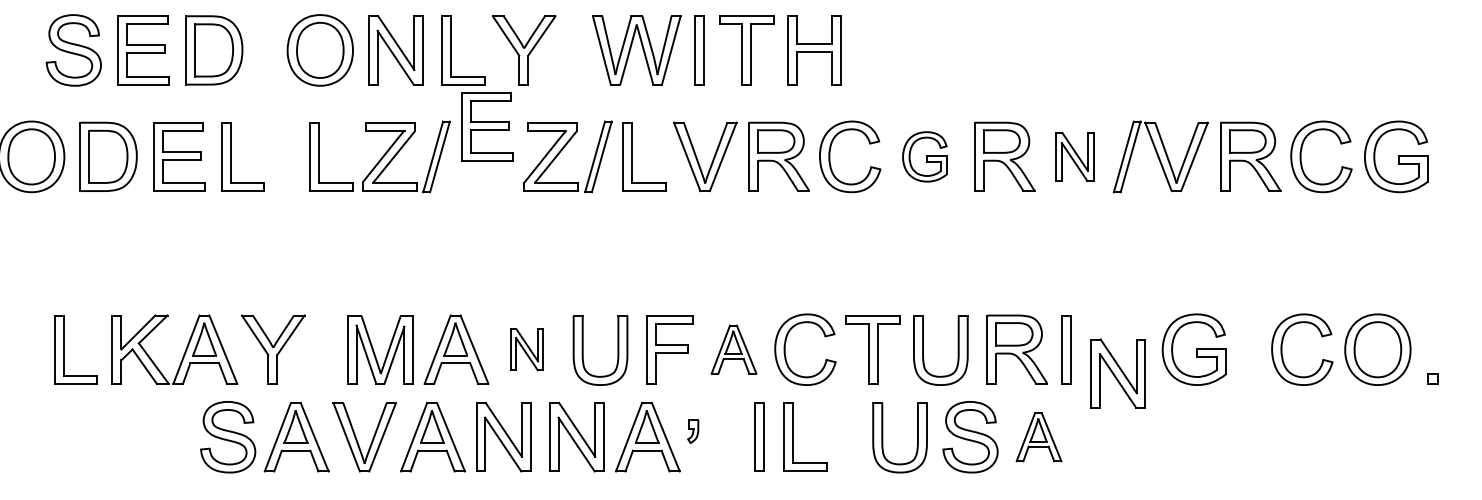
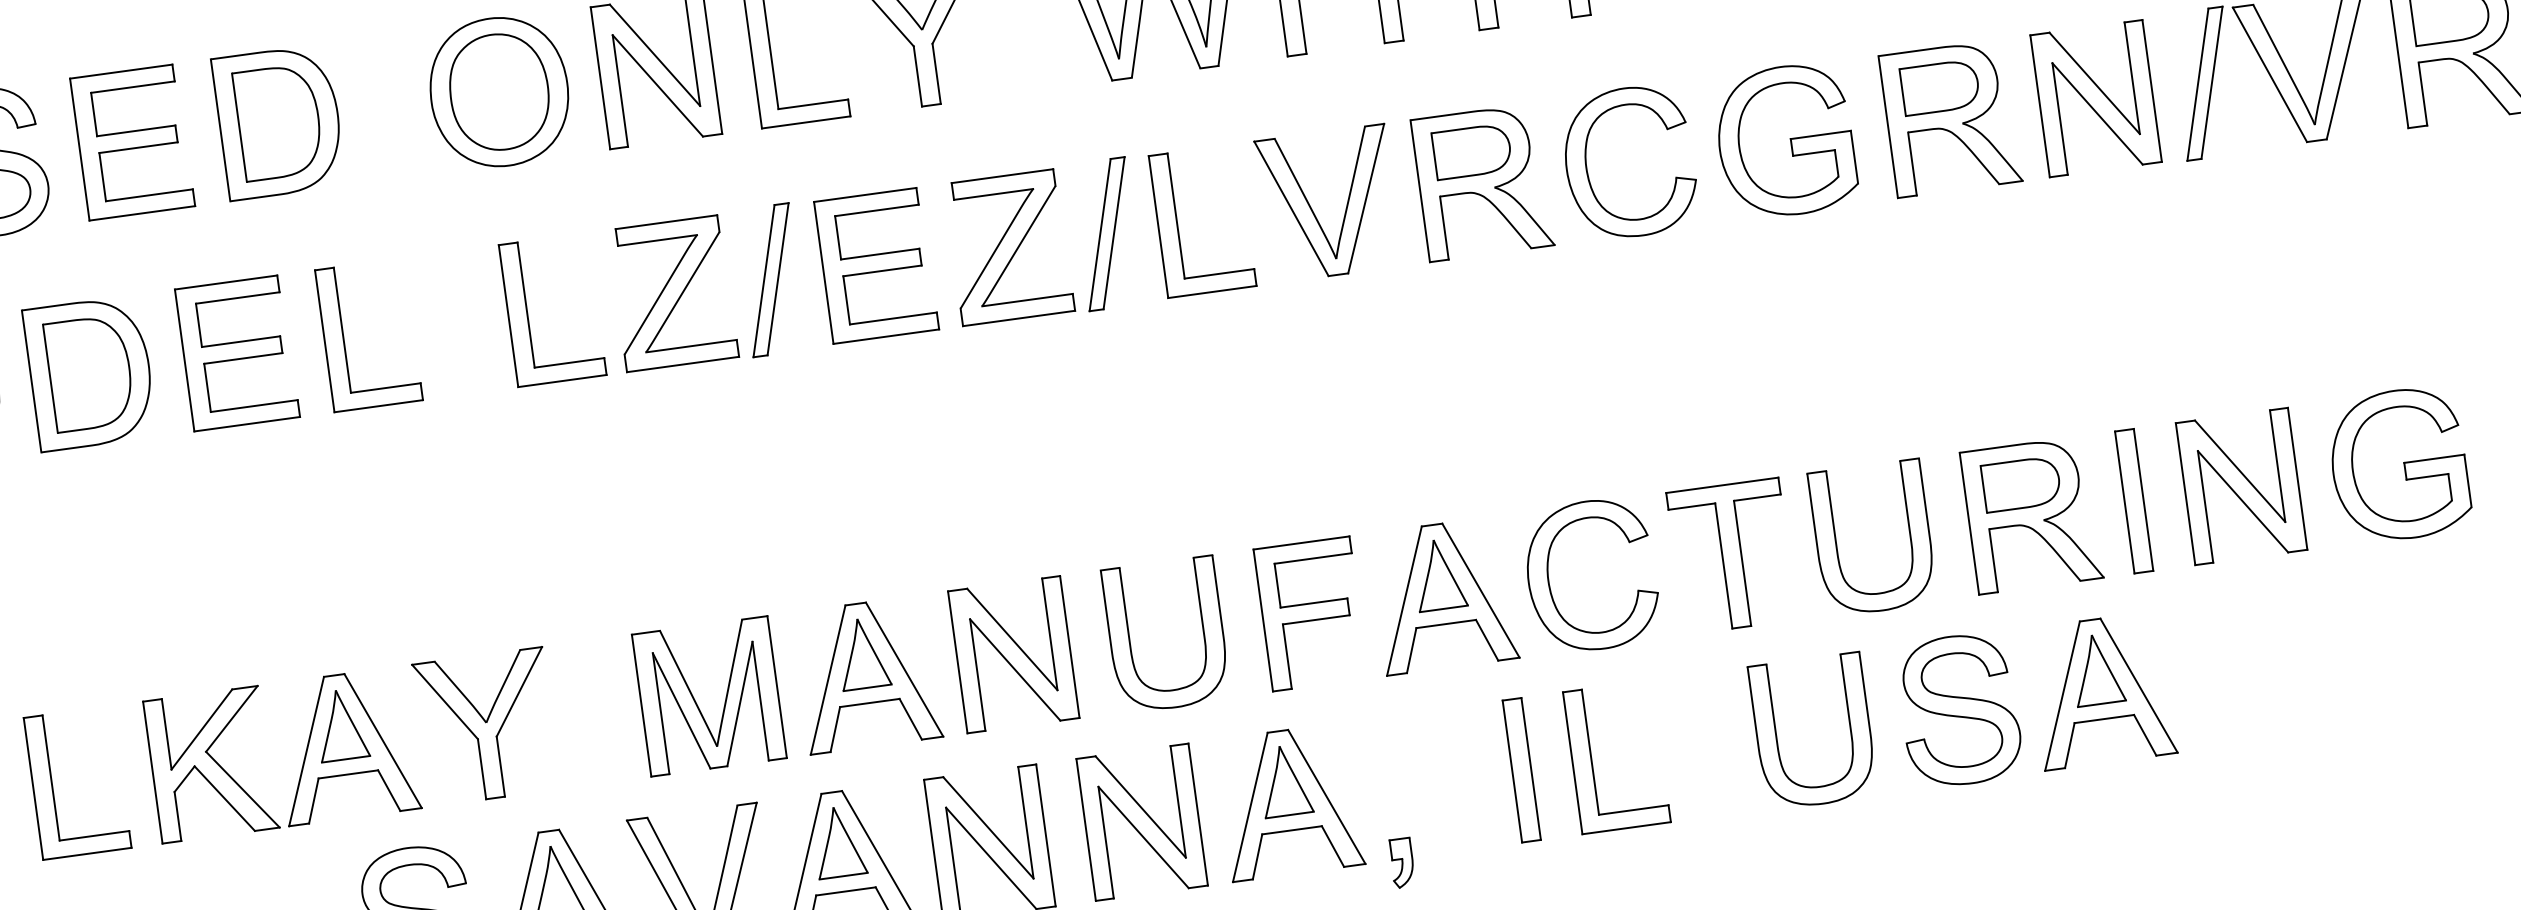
part: (487, 126) -> (876, 264), moved
part: (924, 156) -> (1783, 140), size x1.43
part: (1074, 156) -> (2095, 97), size x1.43
part: (526, 349) -> (1012, 654), size x1.67
part: (733, 349) -> (1442, 595), size x1.43
part: (1117, 373) -> (2239, 486), moved
part: (693, 431) -> (1402, 863), moved
part: (1038, 437) -> (2100, 691), size x1.43

